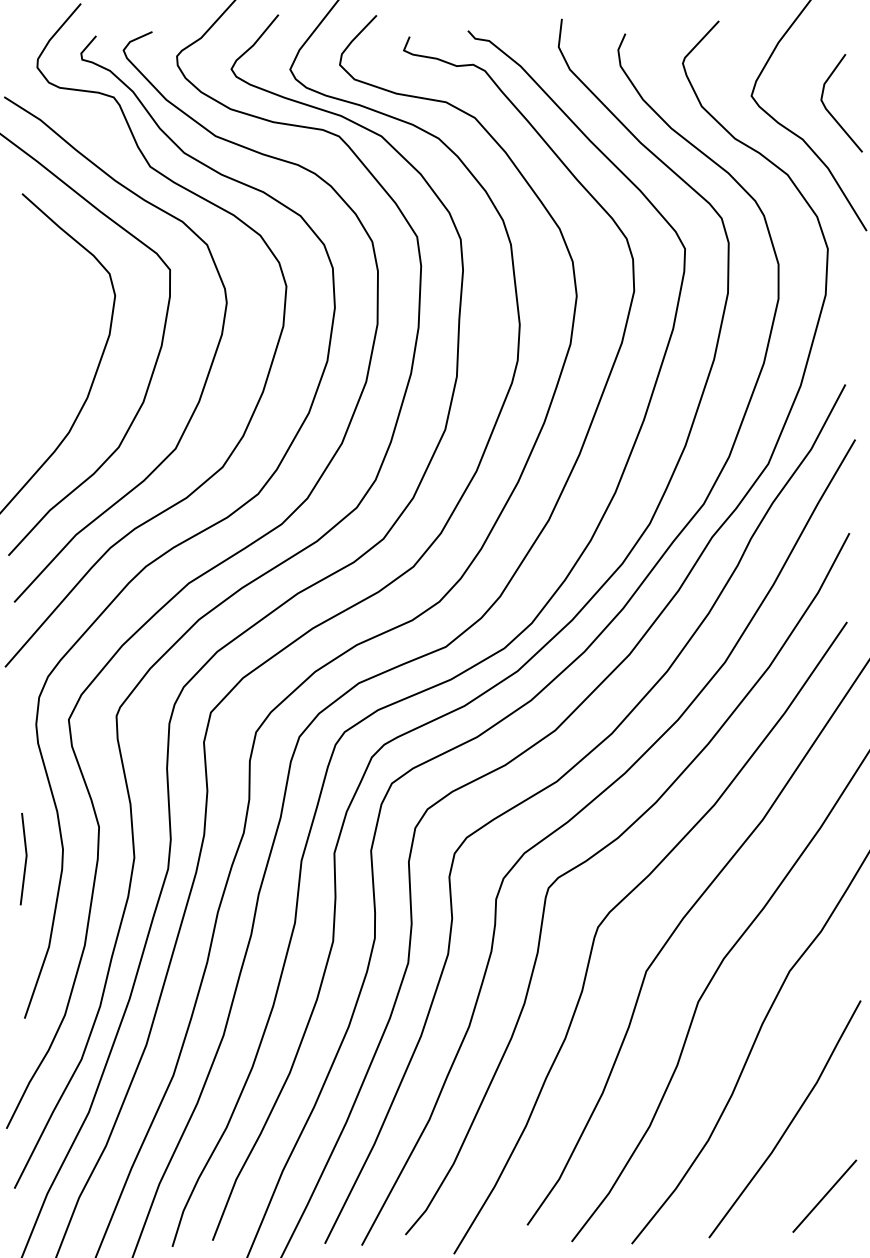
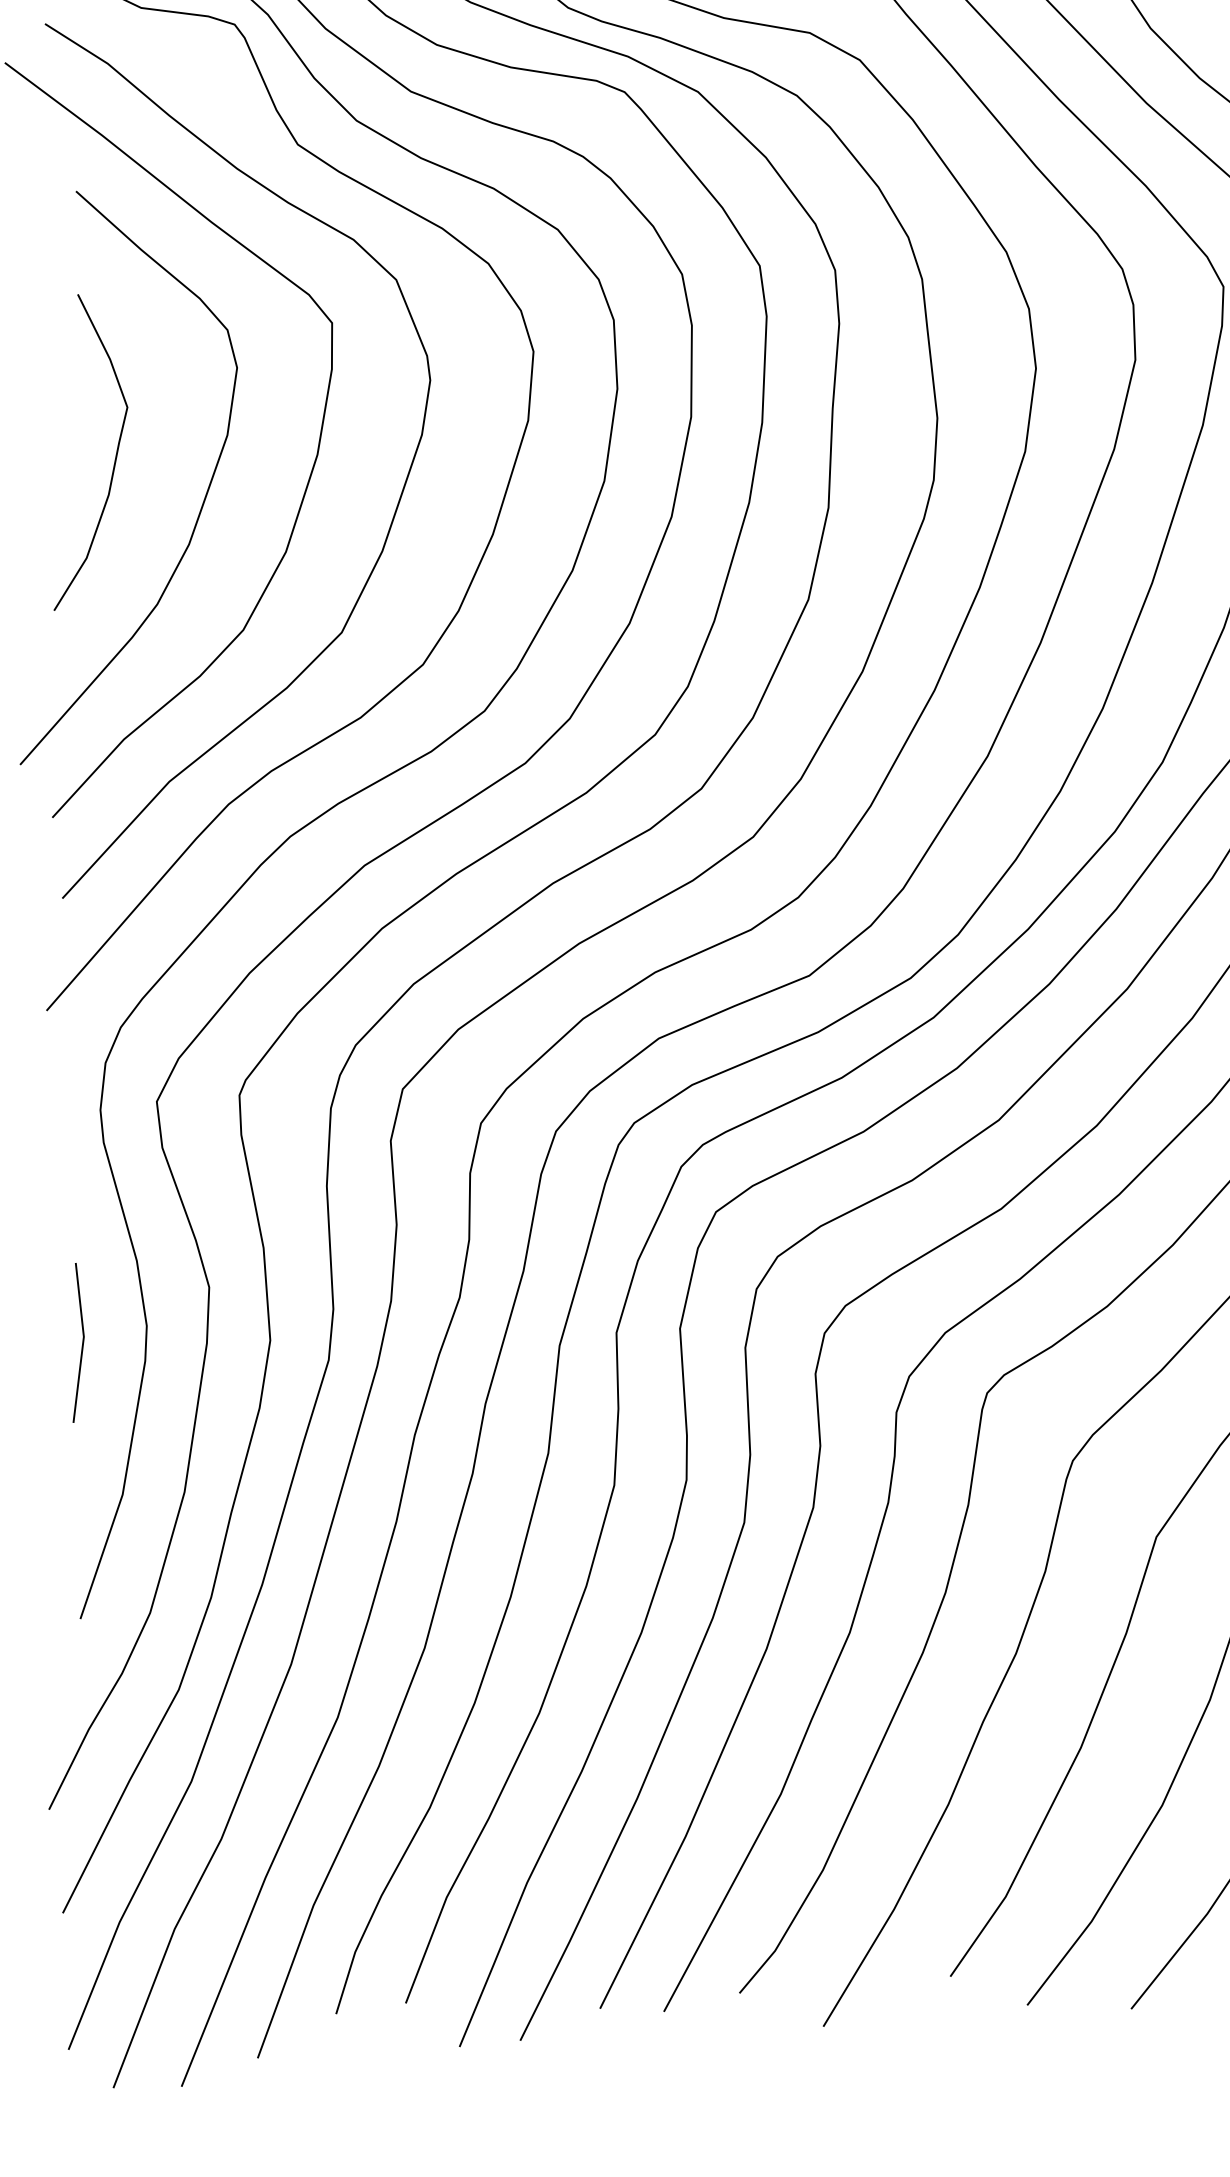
part: (44, 345) -> (114, 453), added

